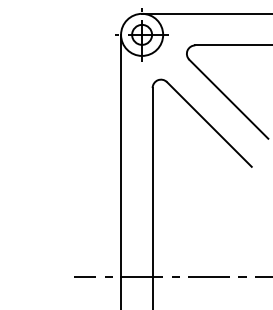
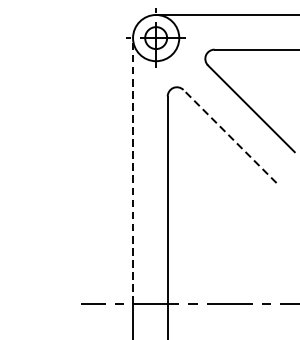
line: (209, 124) -> (230, 136), solid -> dashed
line: (121, 155) -> (133, 170), solid -> dashed

